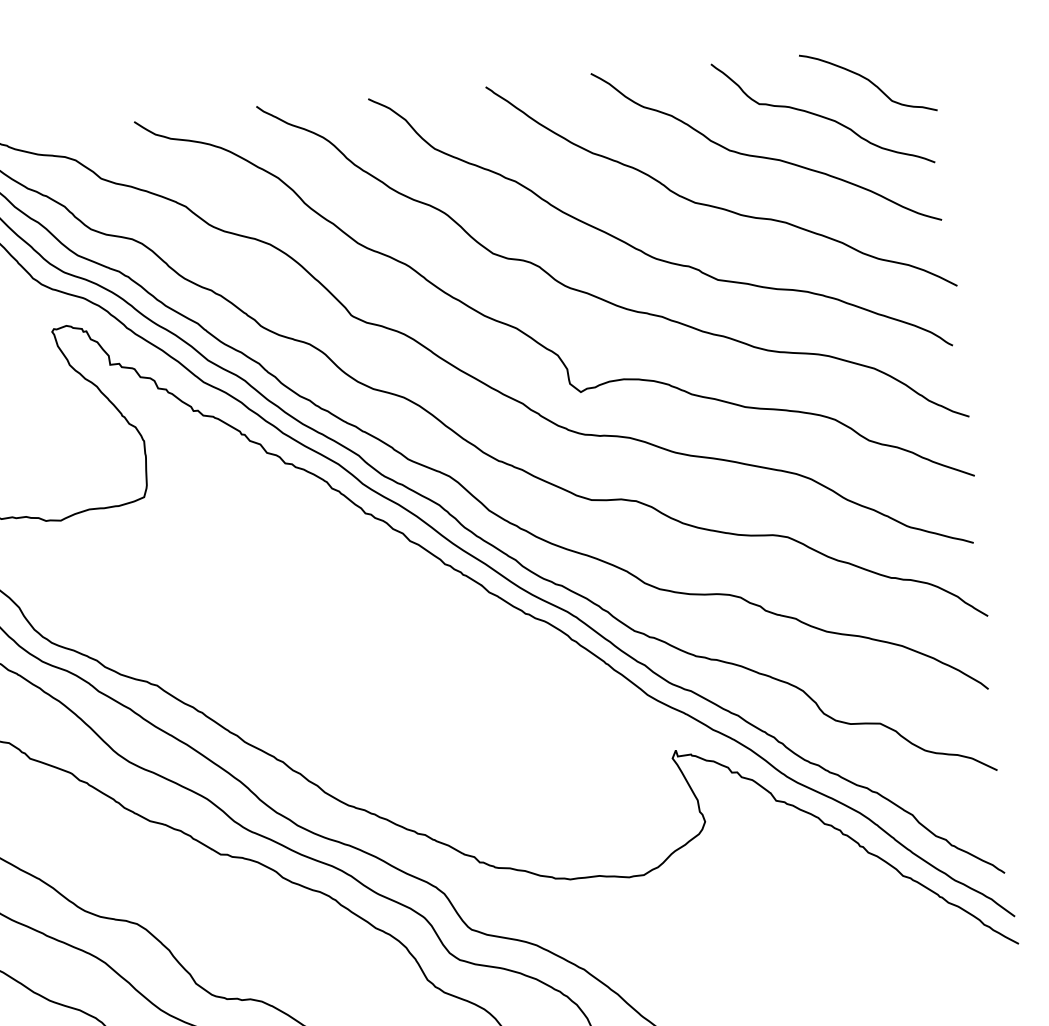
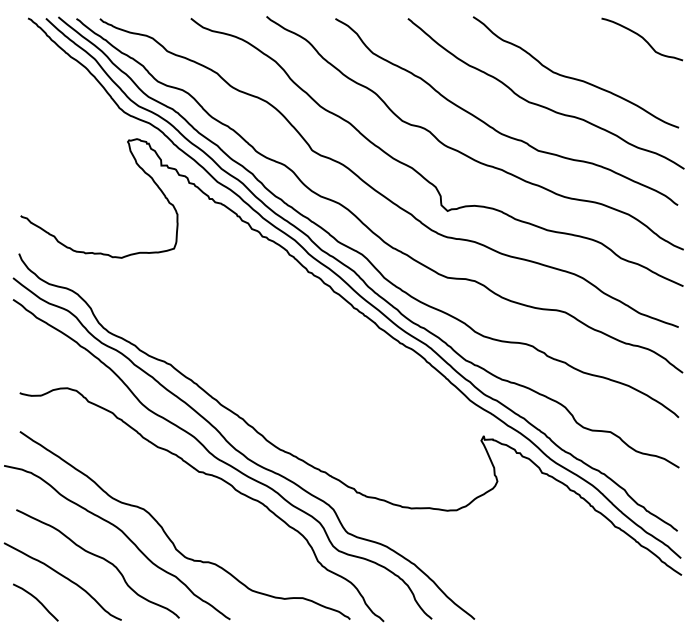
curve: (822, 115) -> (612, 56), removed

